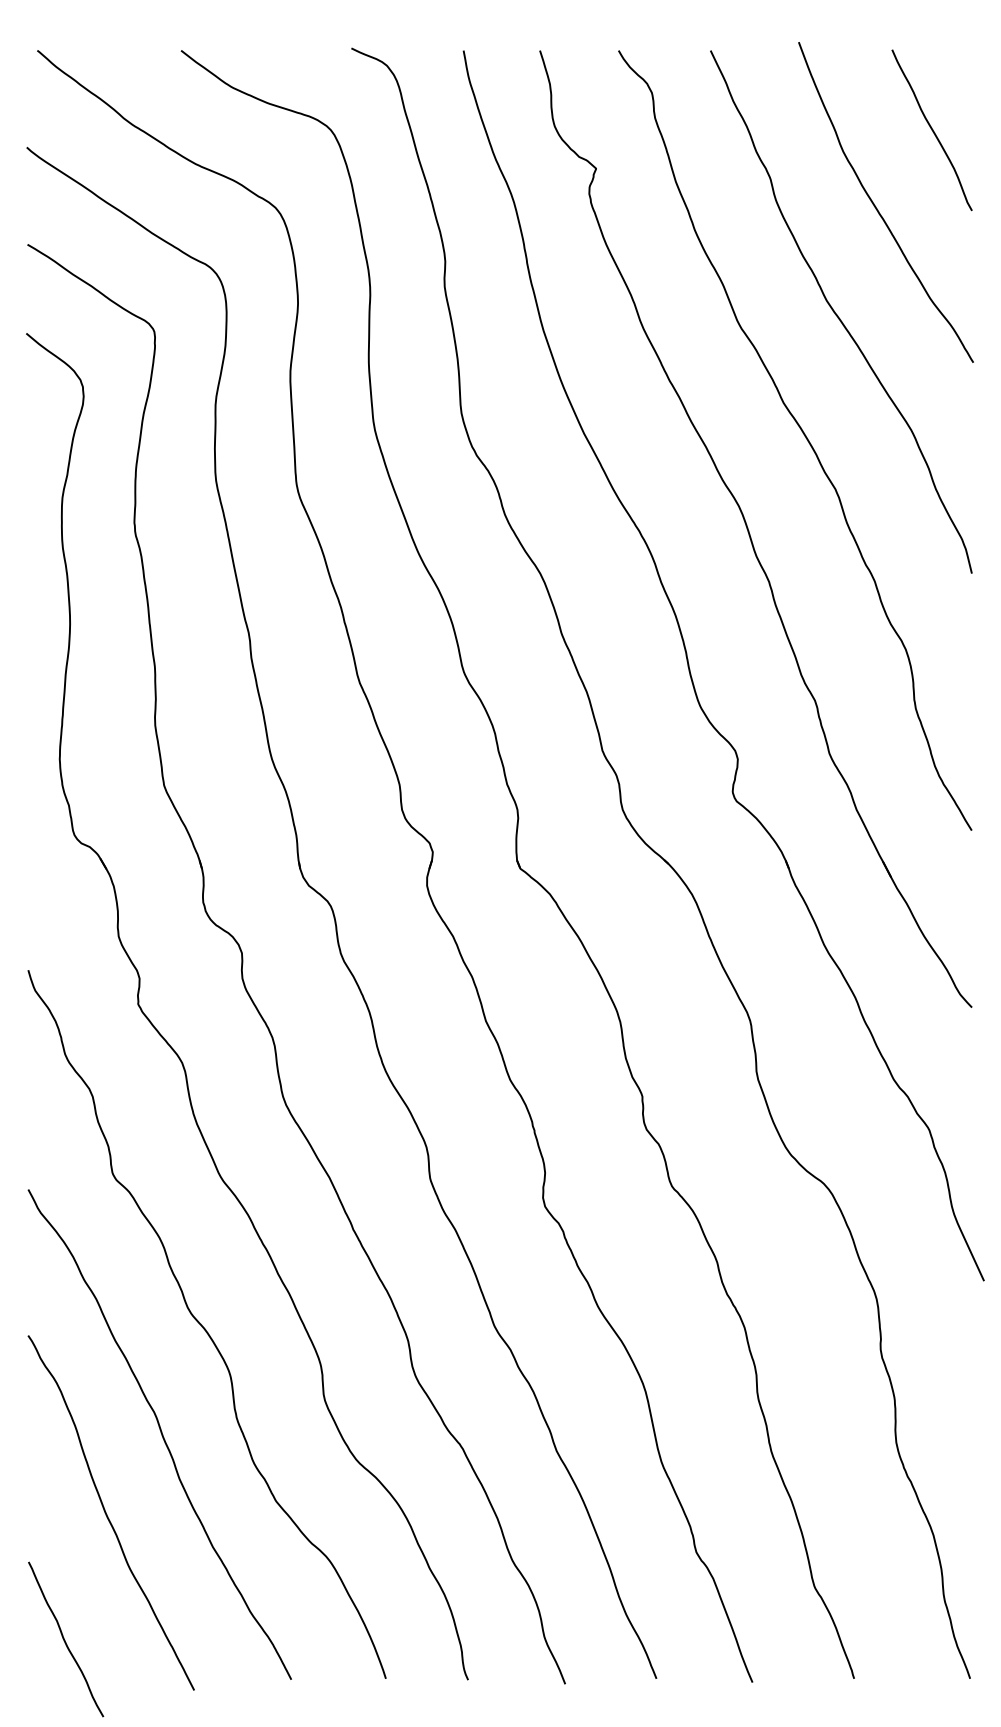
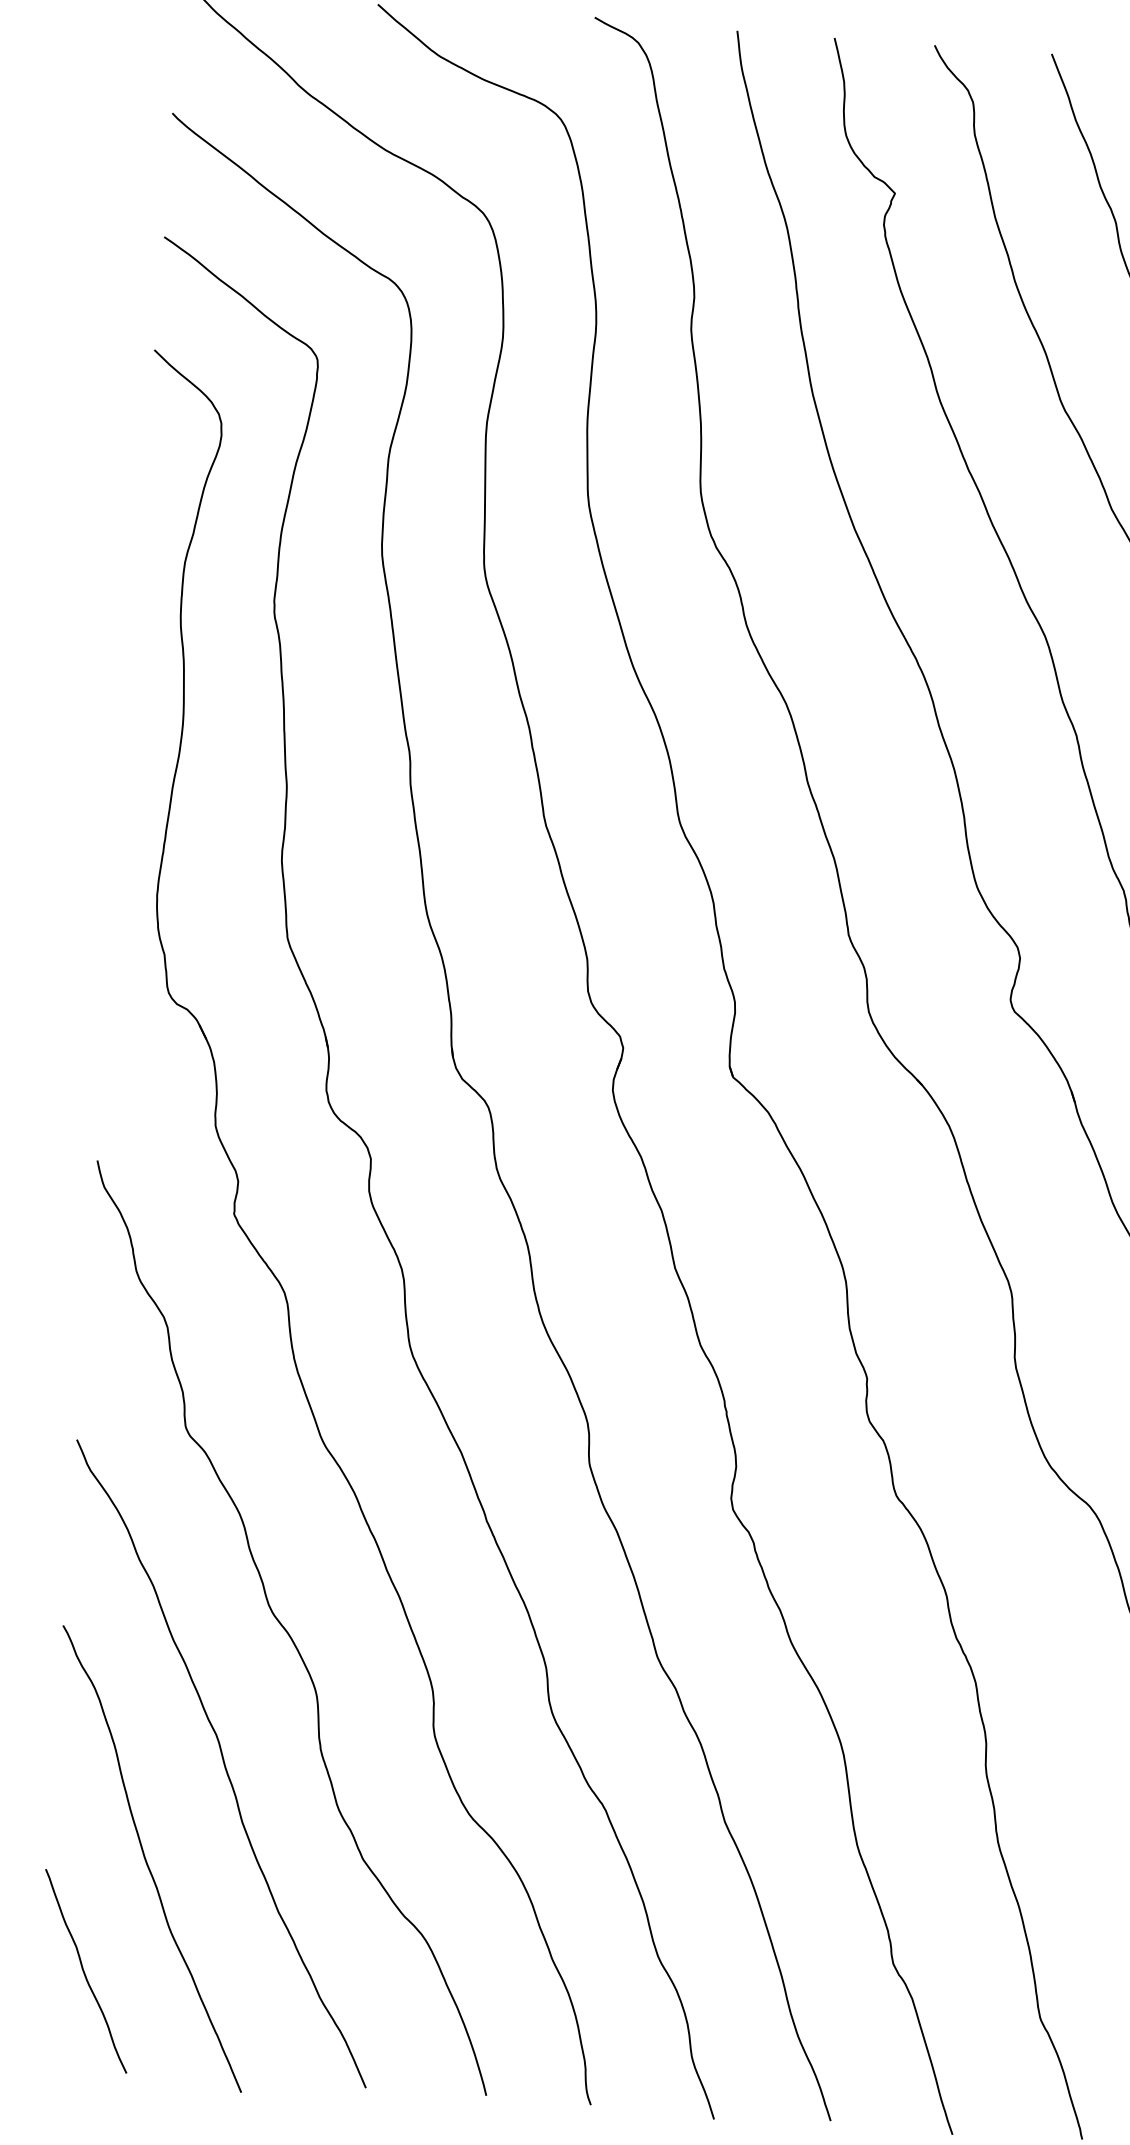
curve: (65, 1640) -> (85, 1972), moved

